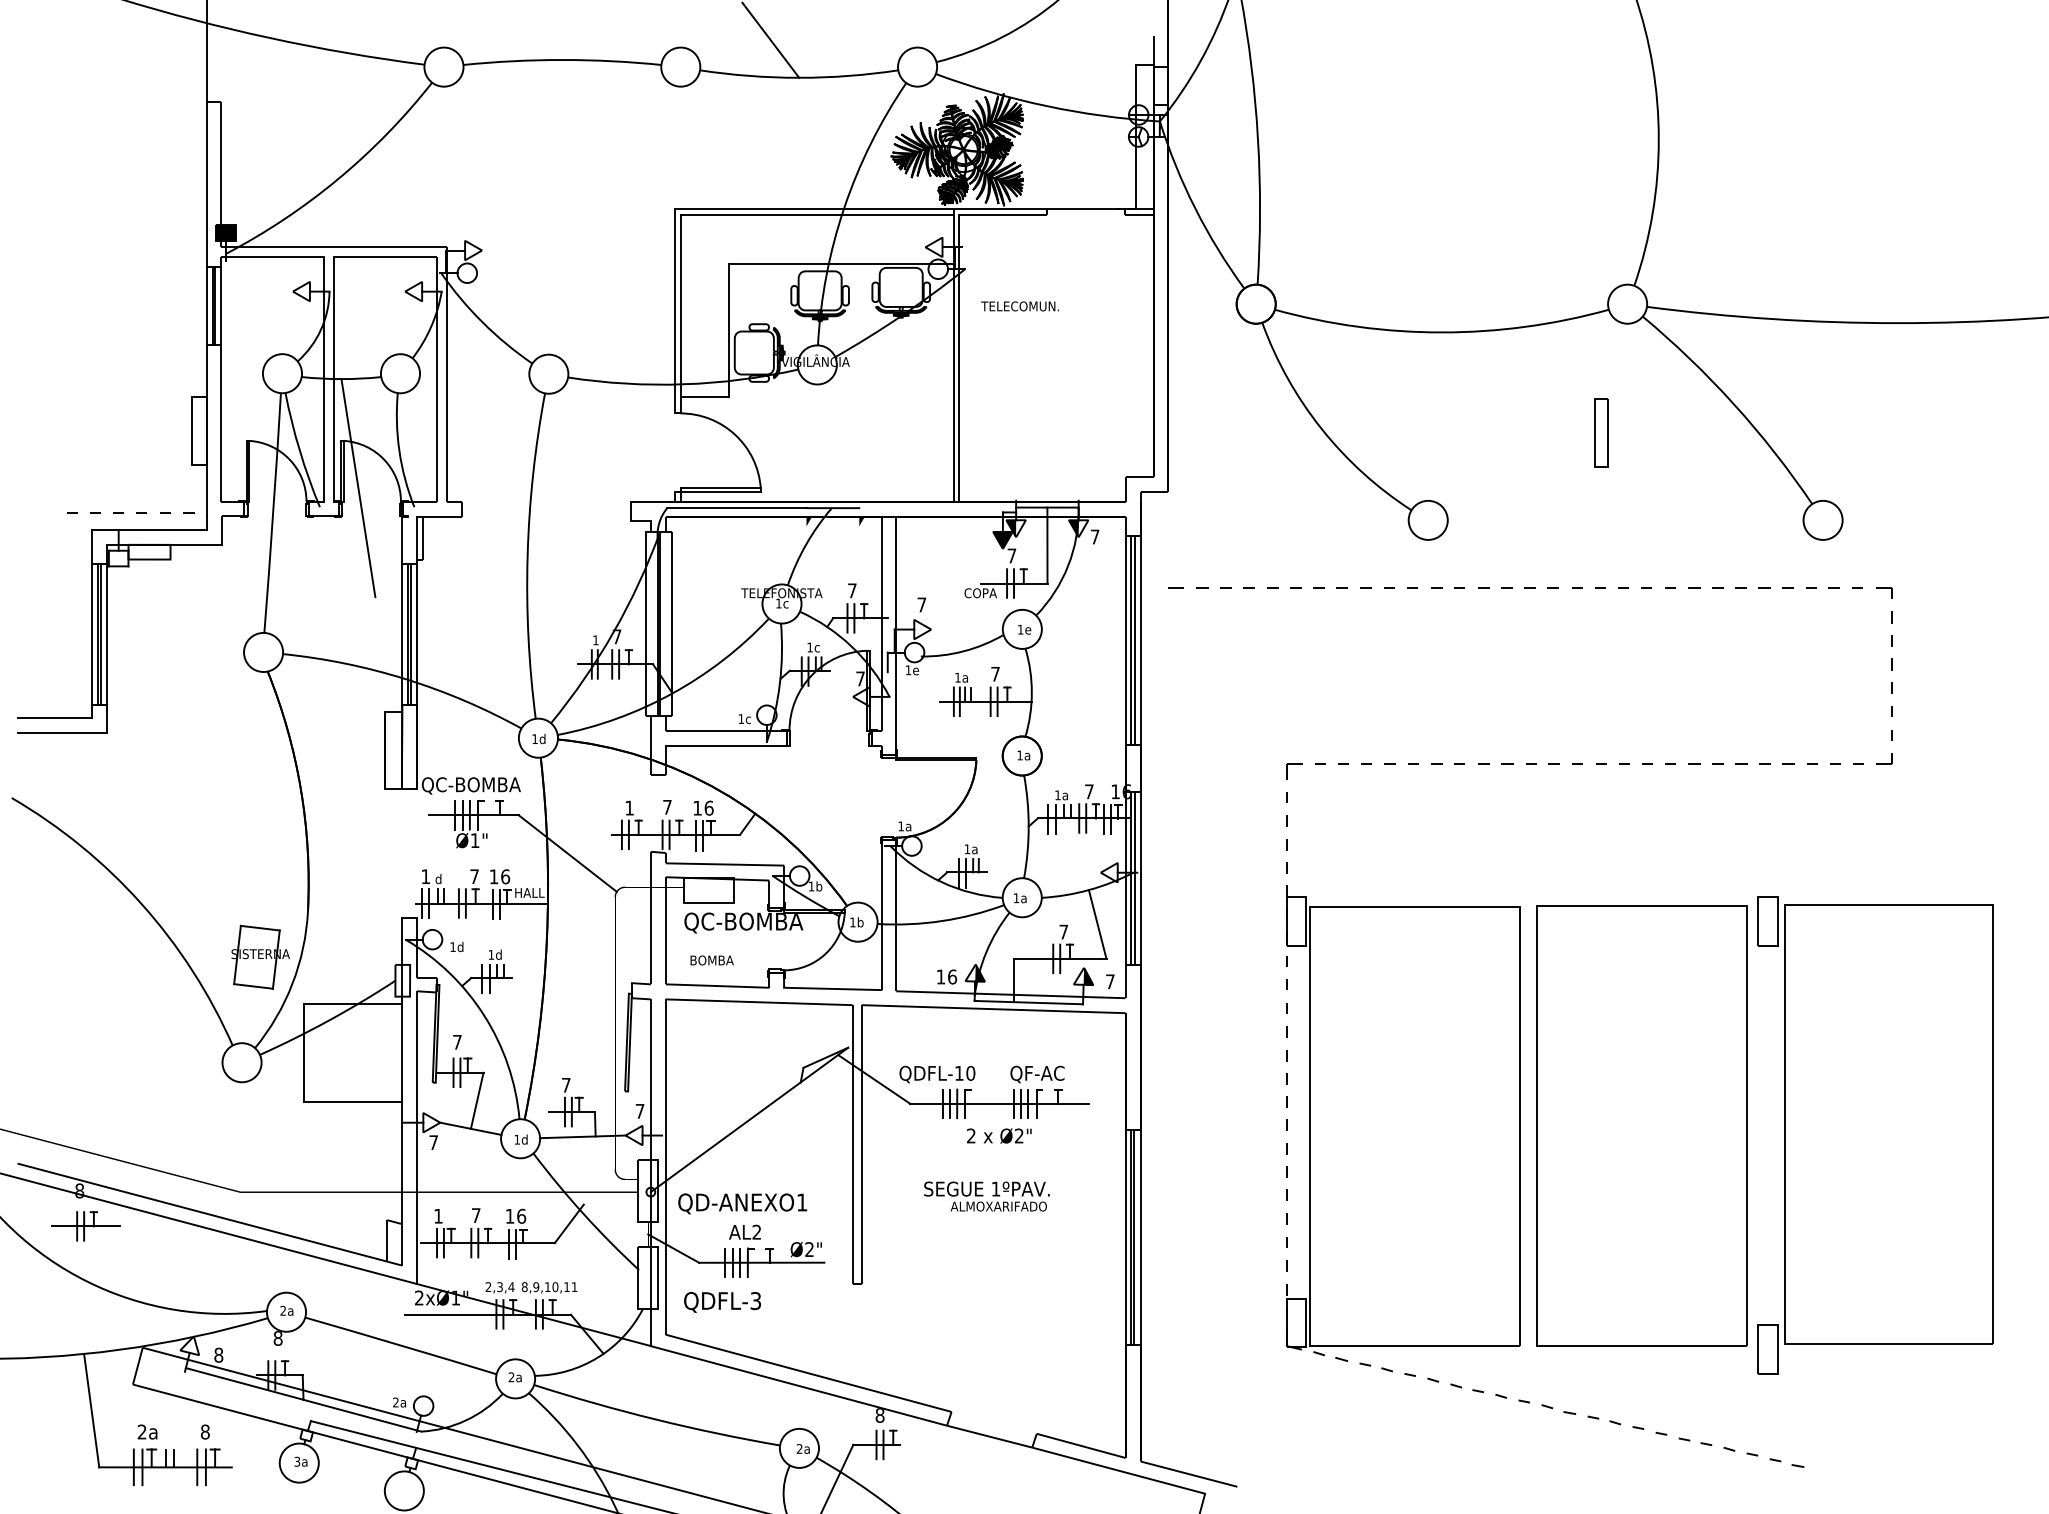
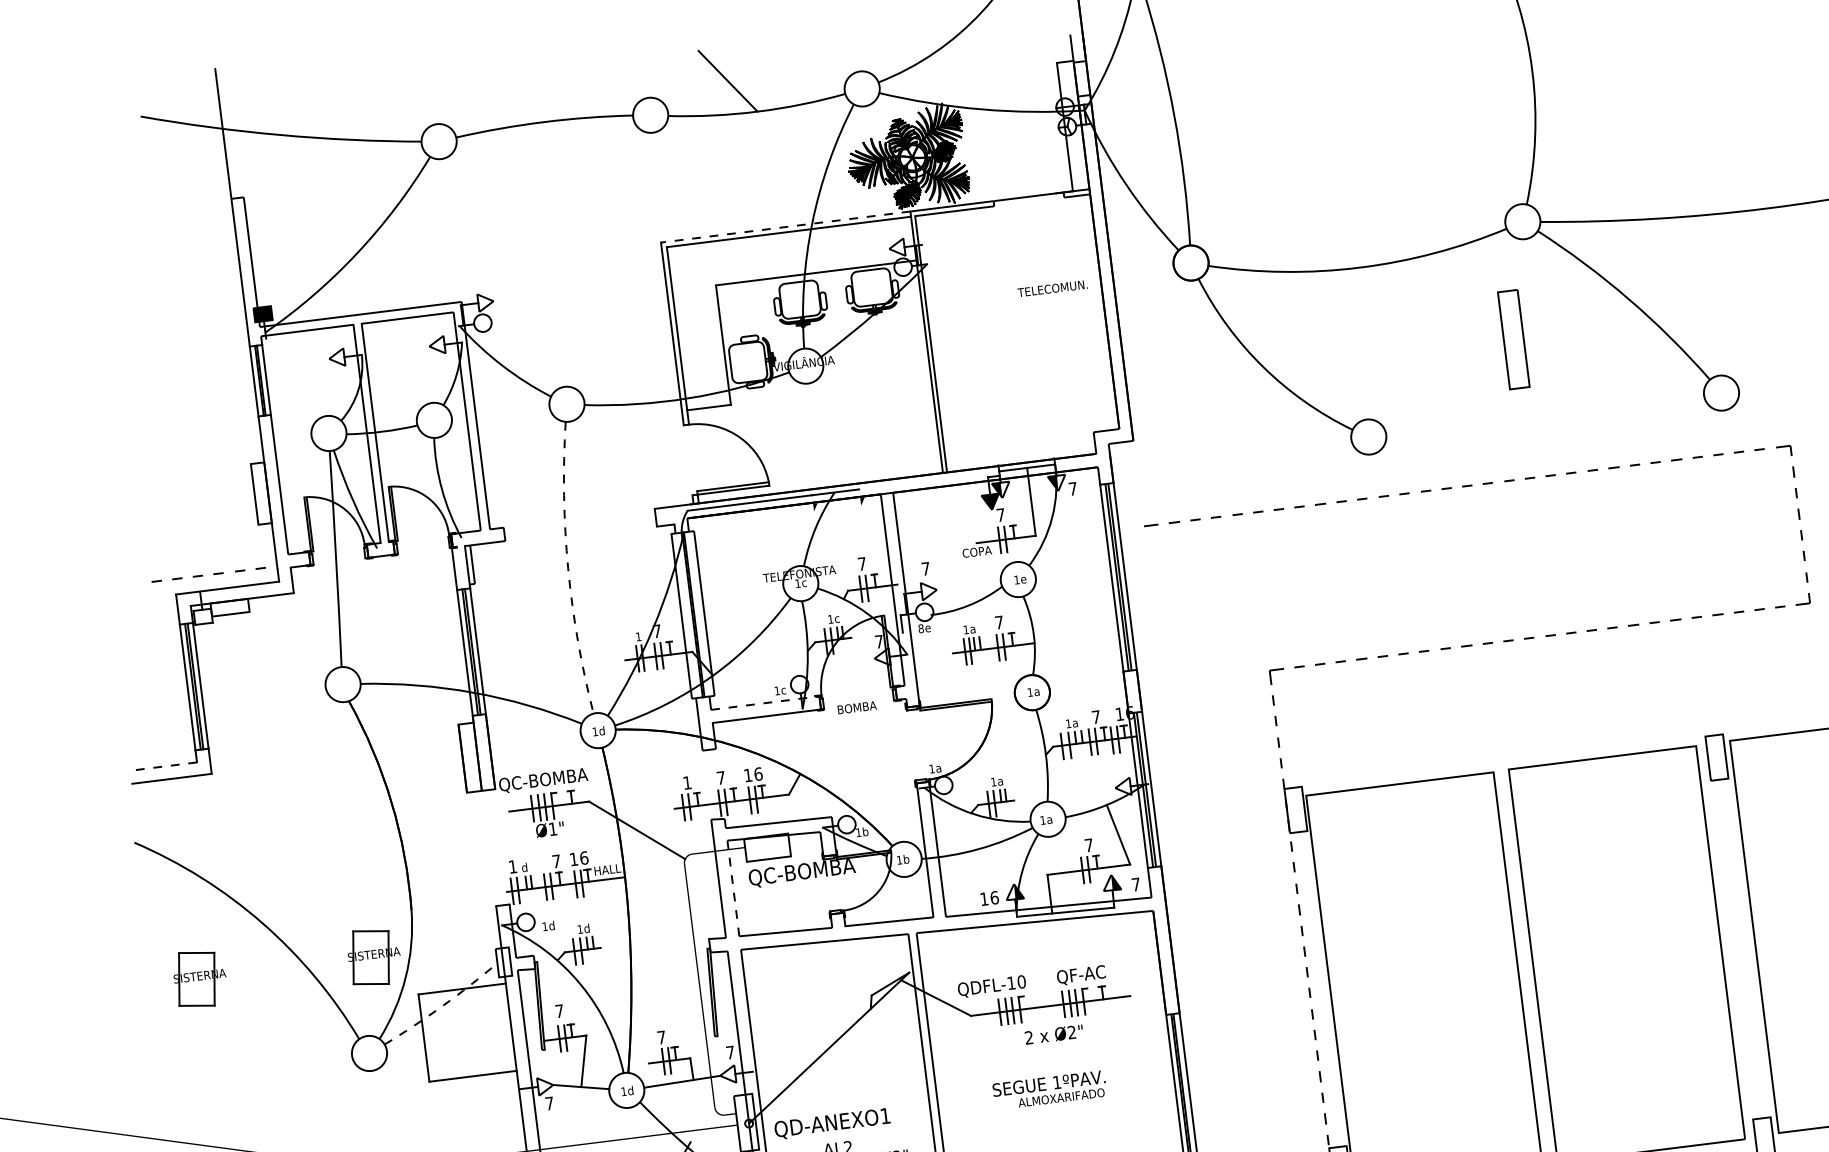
line: (814, 208) -> (785, 226), solid -> dashed
text: (1019, 306) -> (1052, 288), moved
part: (1601, 432) -> (1513, 339), size x1.6
line: (358, 488) -> (409, 527), removed
arc: (527, 555) -> (568, 568), solid -> dashed
text: (908, 670) -> (921, 628), 1e -> 8e
line: (54, 718) -> (163, 766), solid -> dashed
line: (726, 730) -> (765, 702), solid -> dashed
line: (665, 930) -> (733, 888), solid -> dashed
part: (65, 956) -> (199, 978), added
text: (711, 960) -> (856, 707), moved
arc: (329, 1020) -> (442, 1006), solid -> dashed

